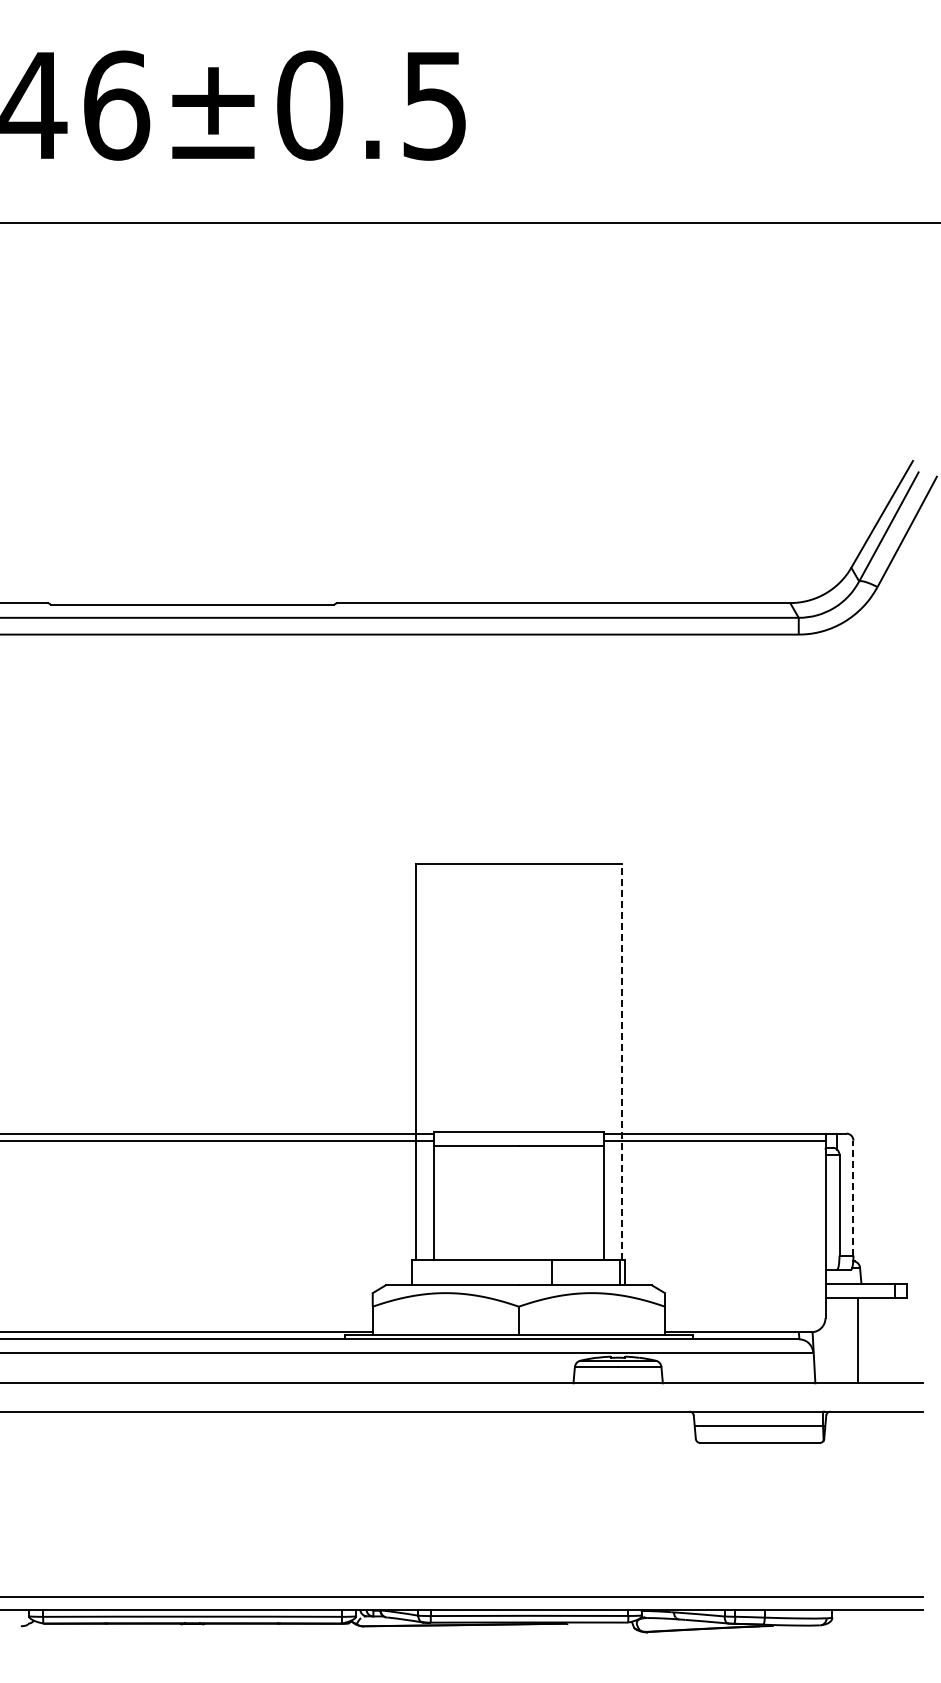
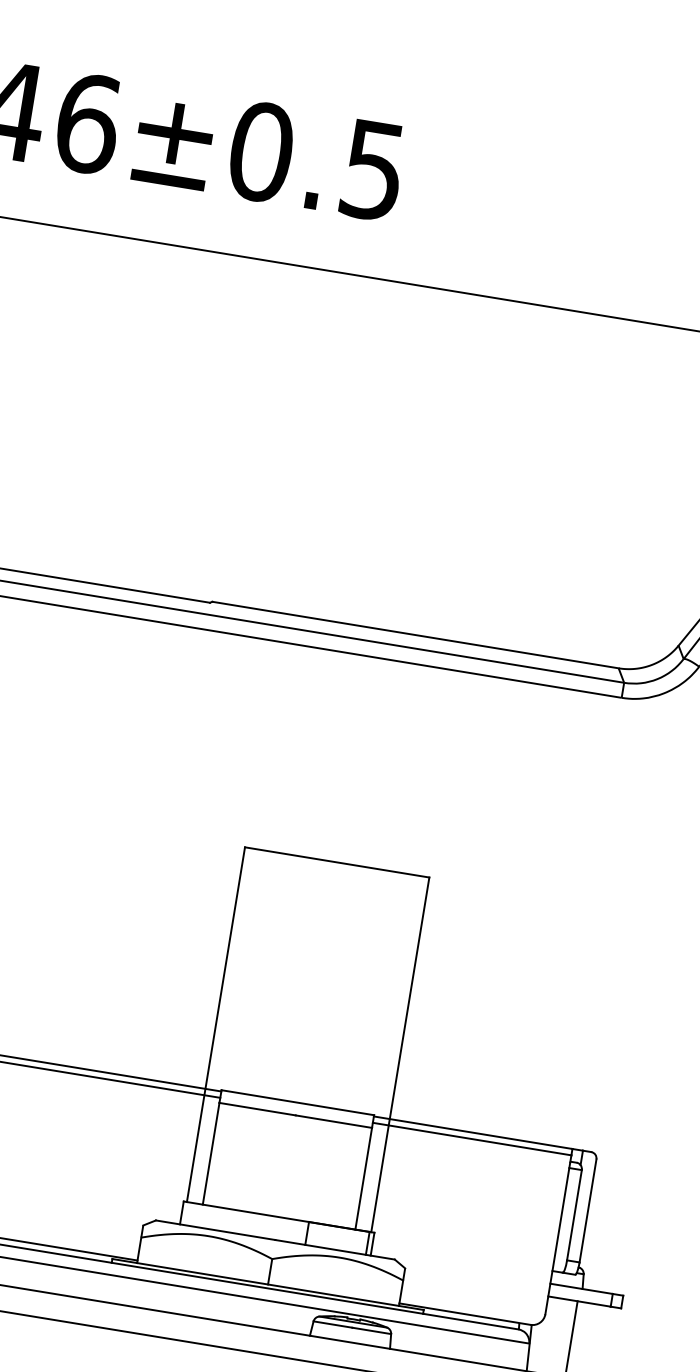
line: (621, 1061) -> (400, 1054), dashed -> solid
line: (853, 1197) -> (588, 1210), dashed -> solid

